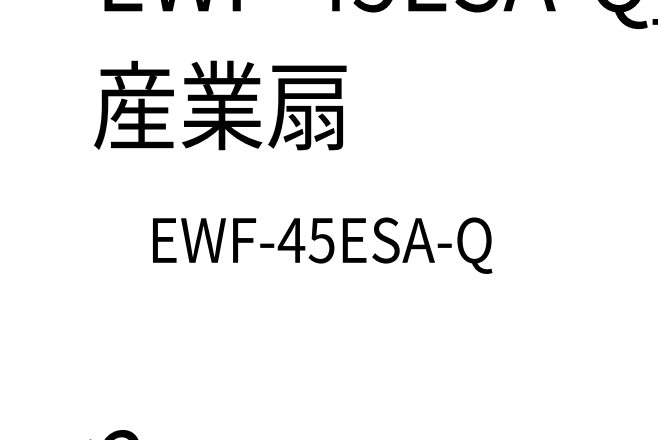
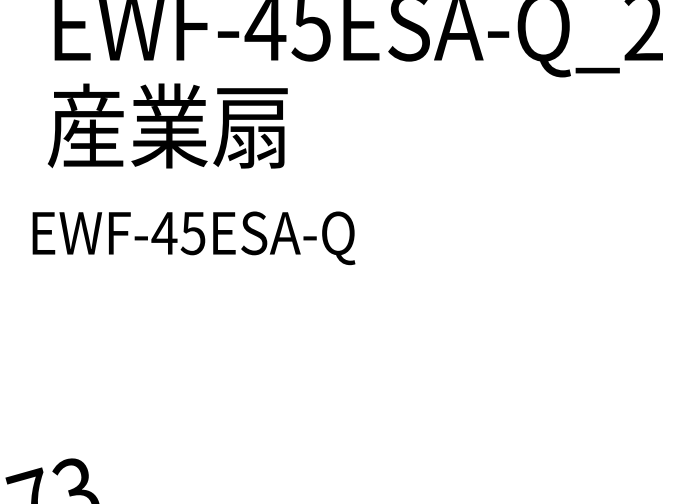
text: (220, 104) -> (167, 125), moved
text: (322, 245) -> (193, 238), moved

